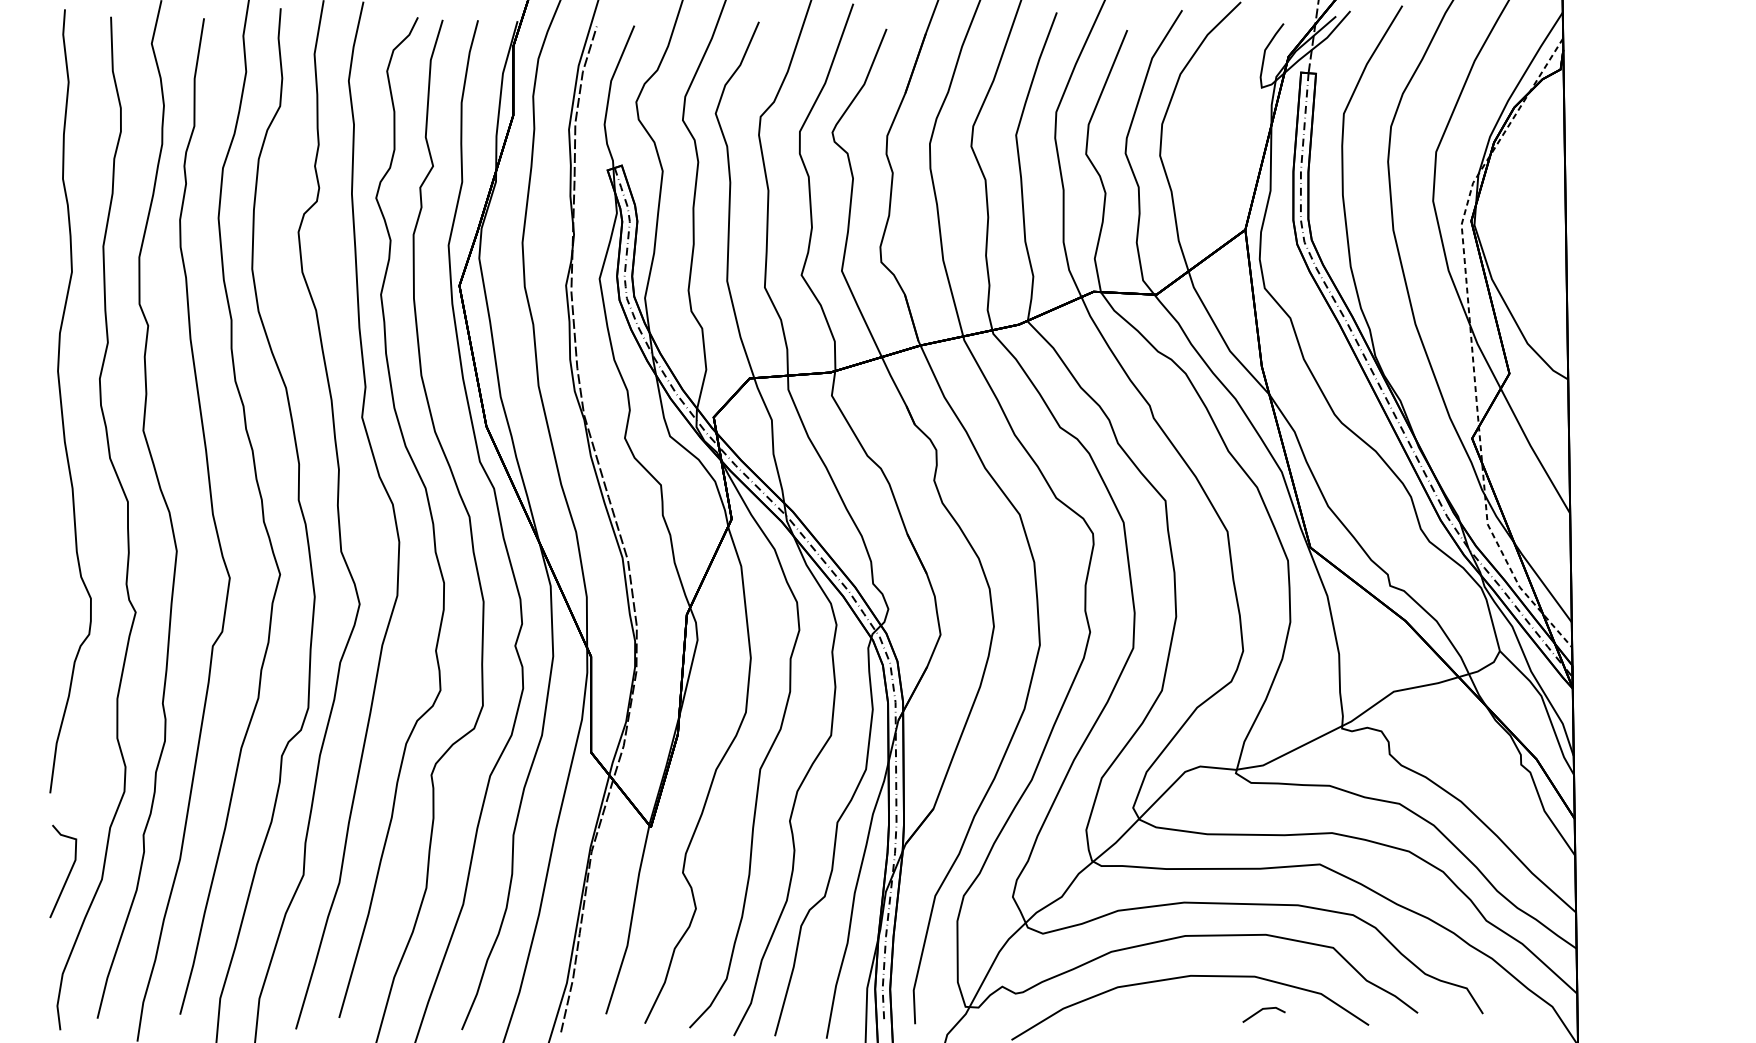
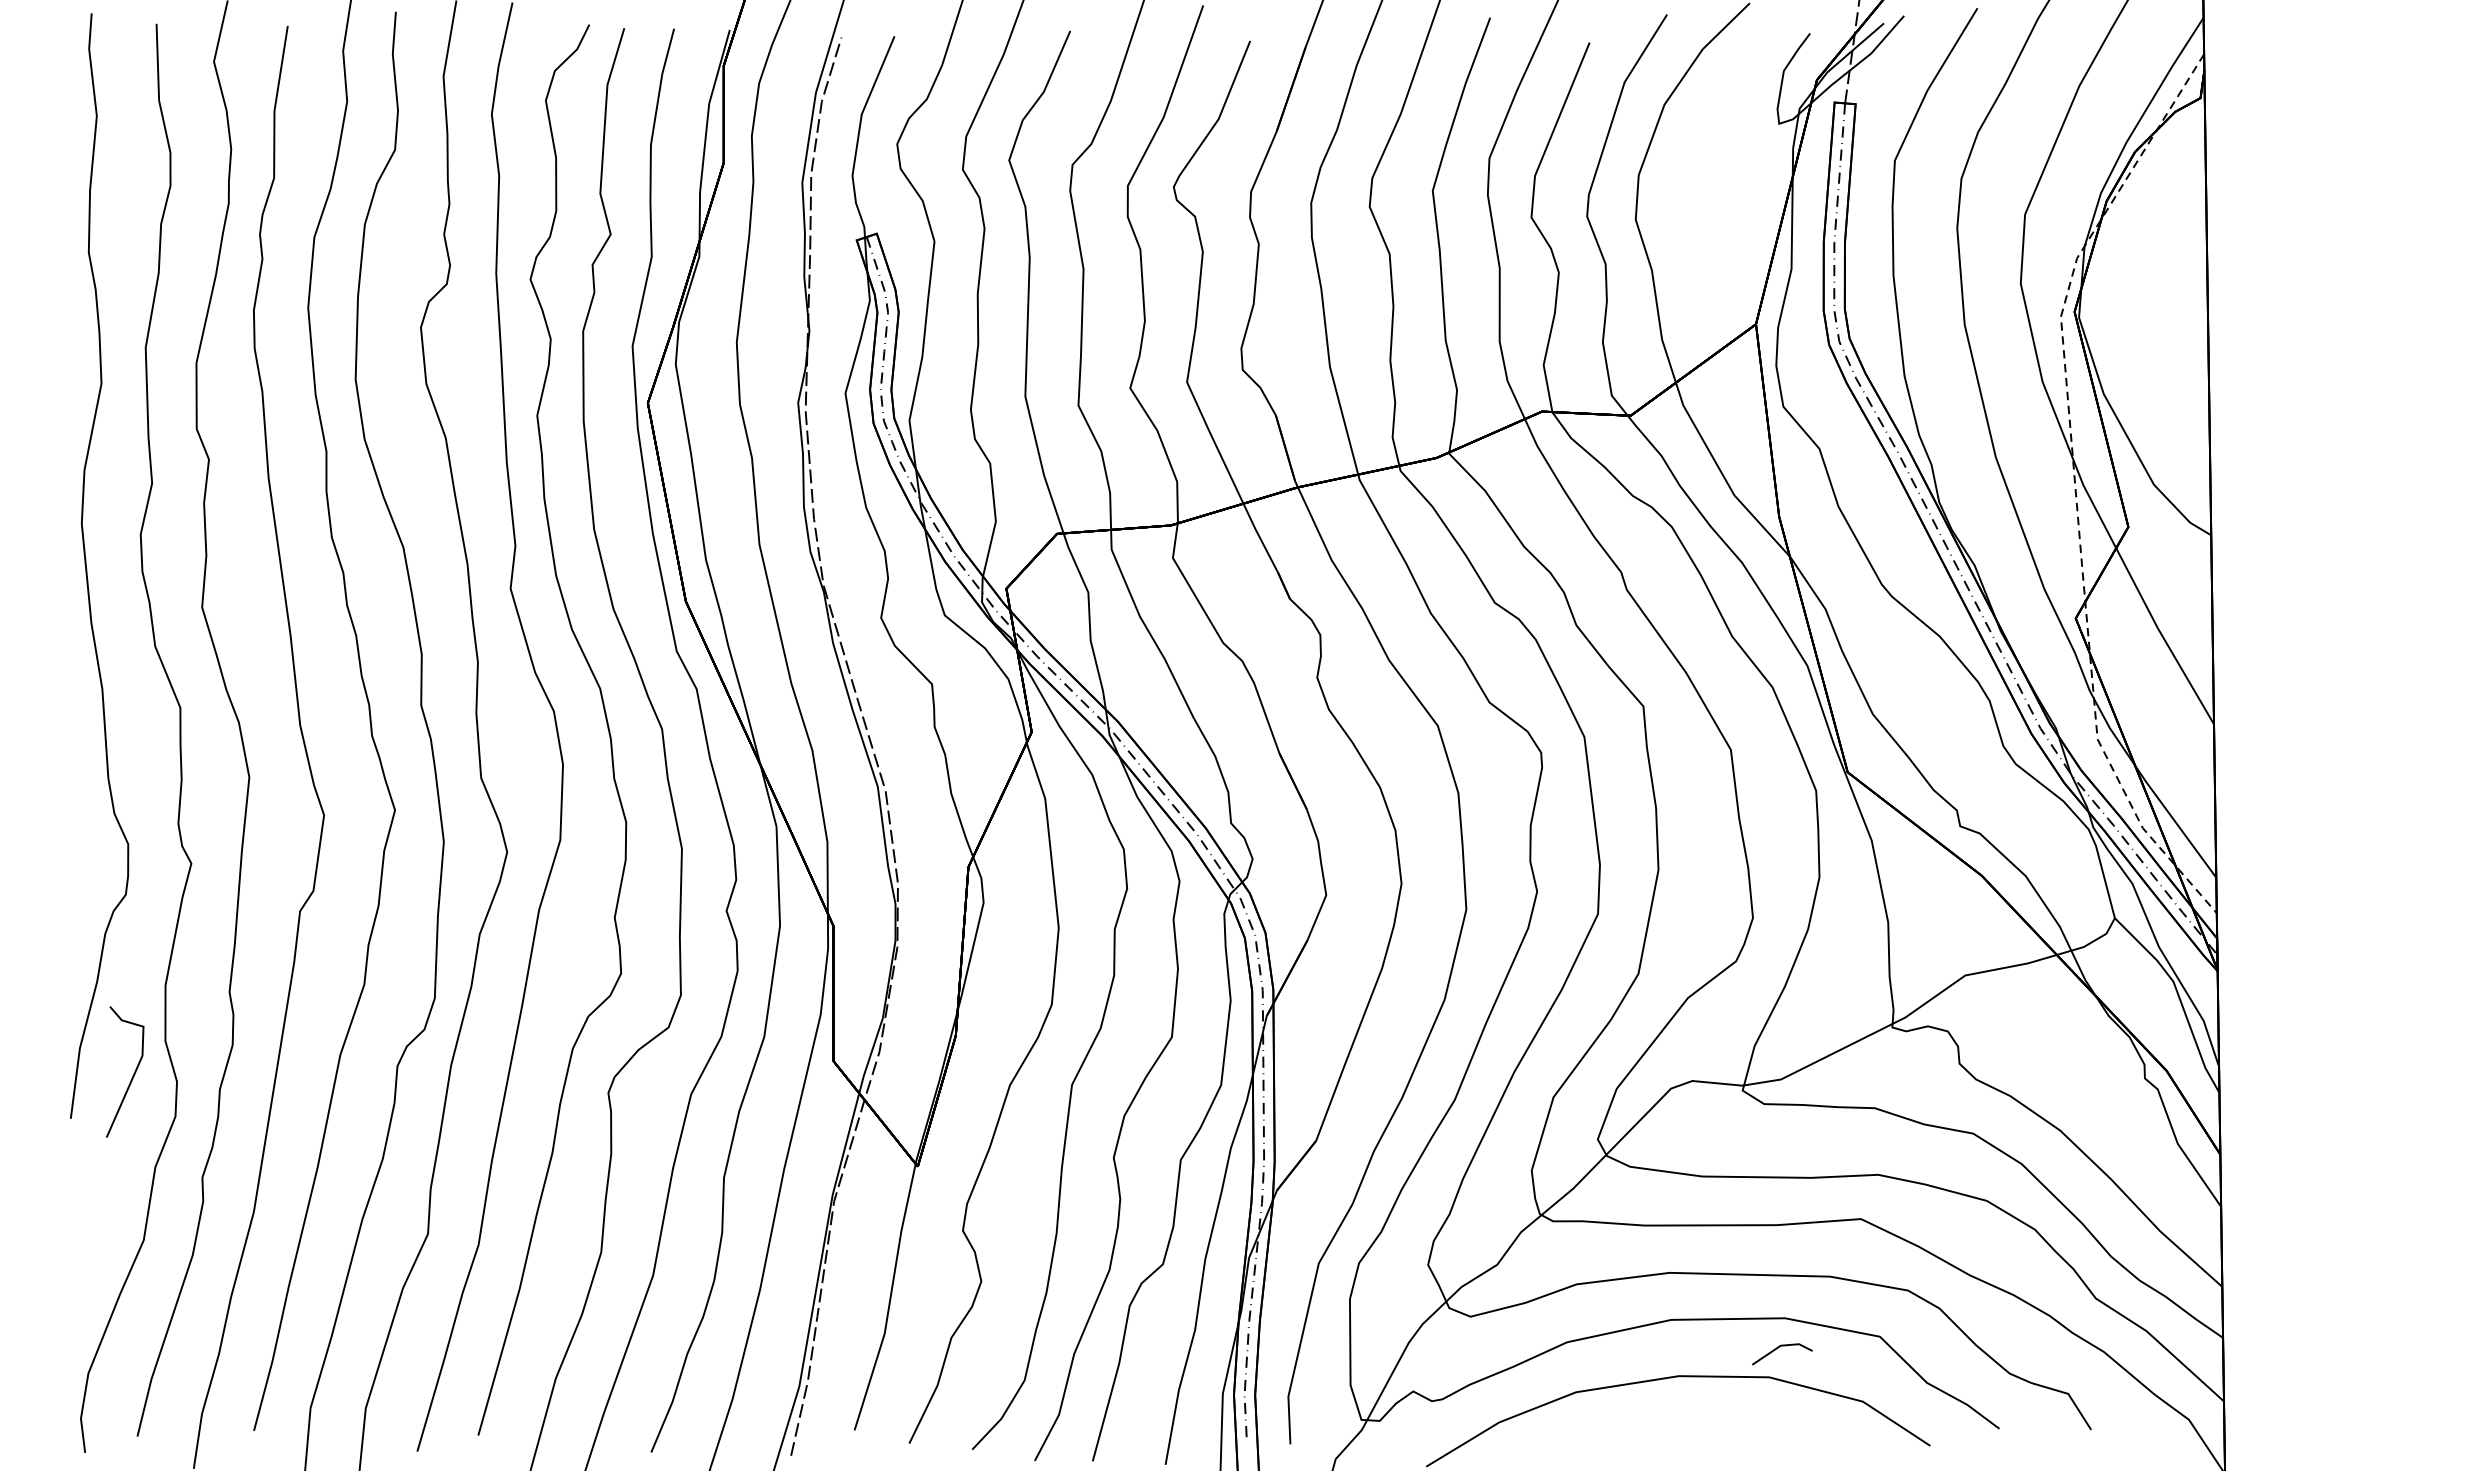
line: (68, 873) -> (132, 1075), moved
line: (1260, 1011) -> (1777, 1349), moved

